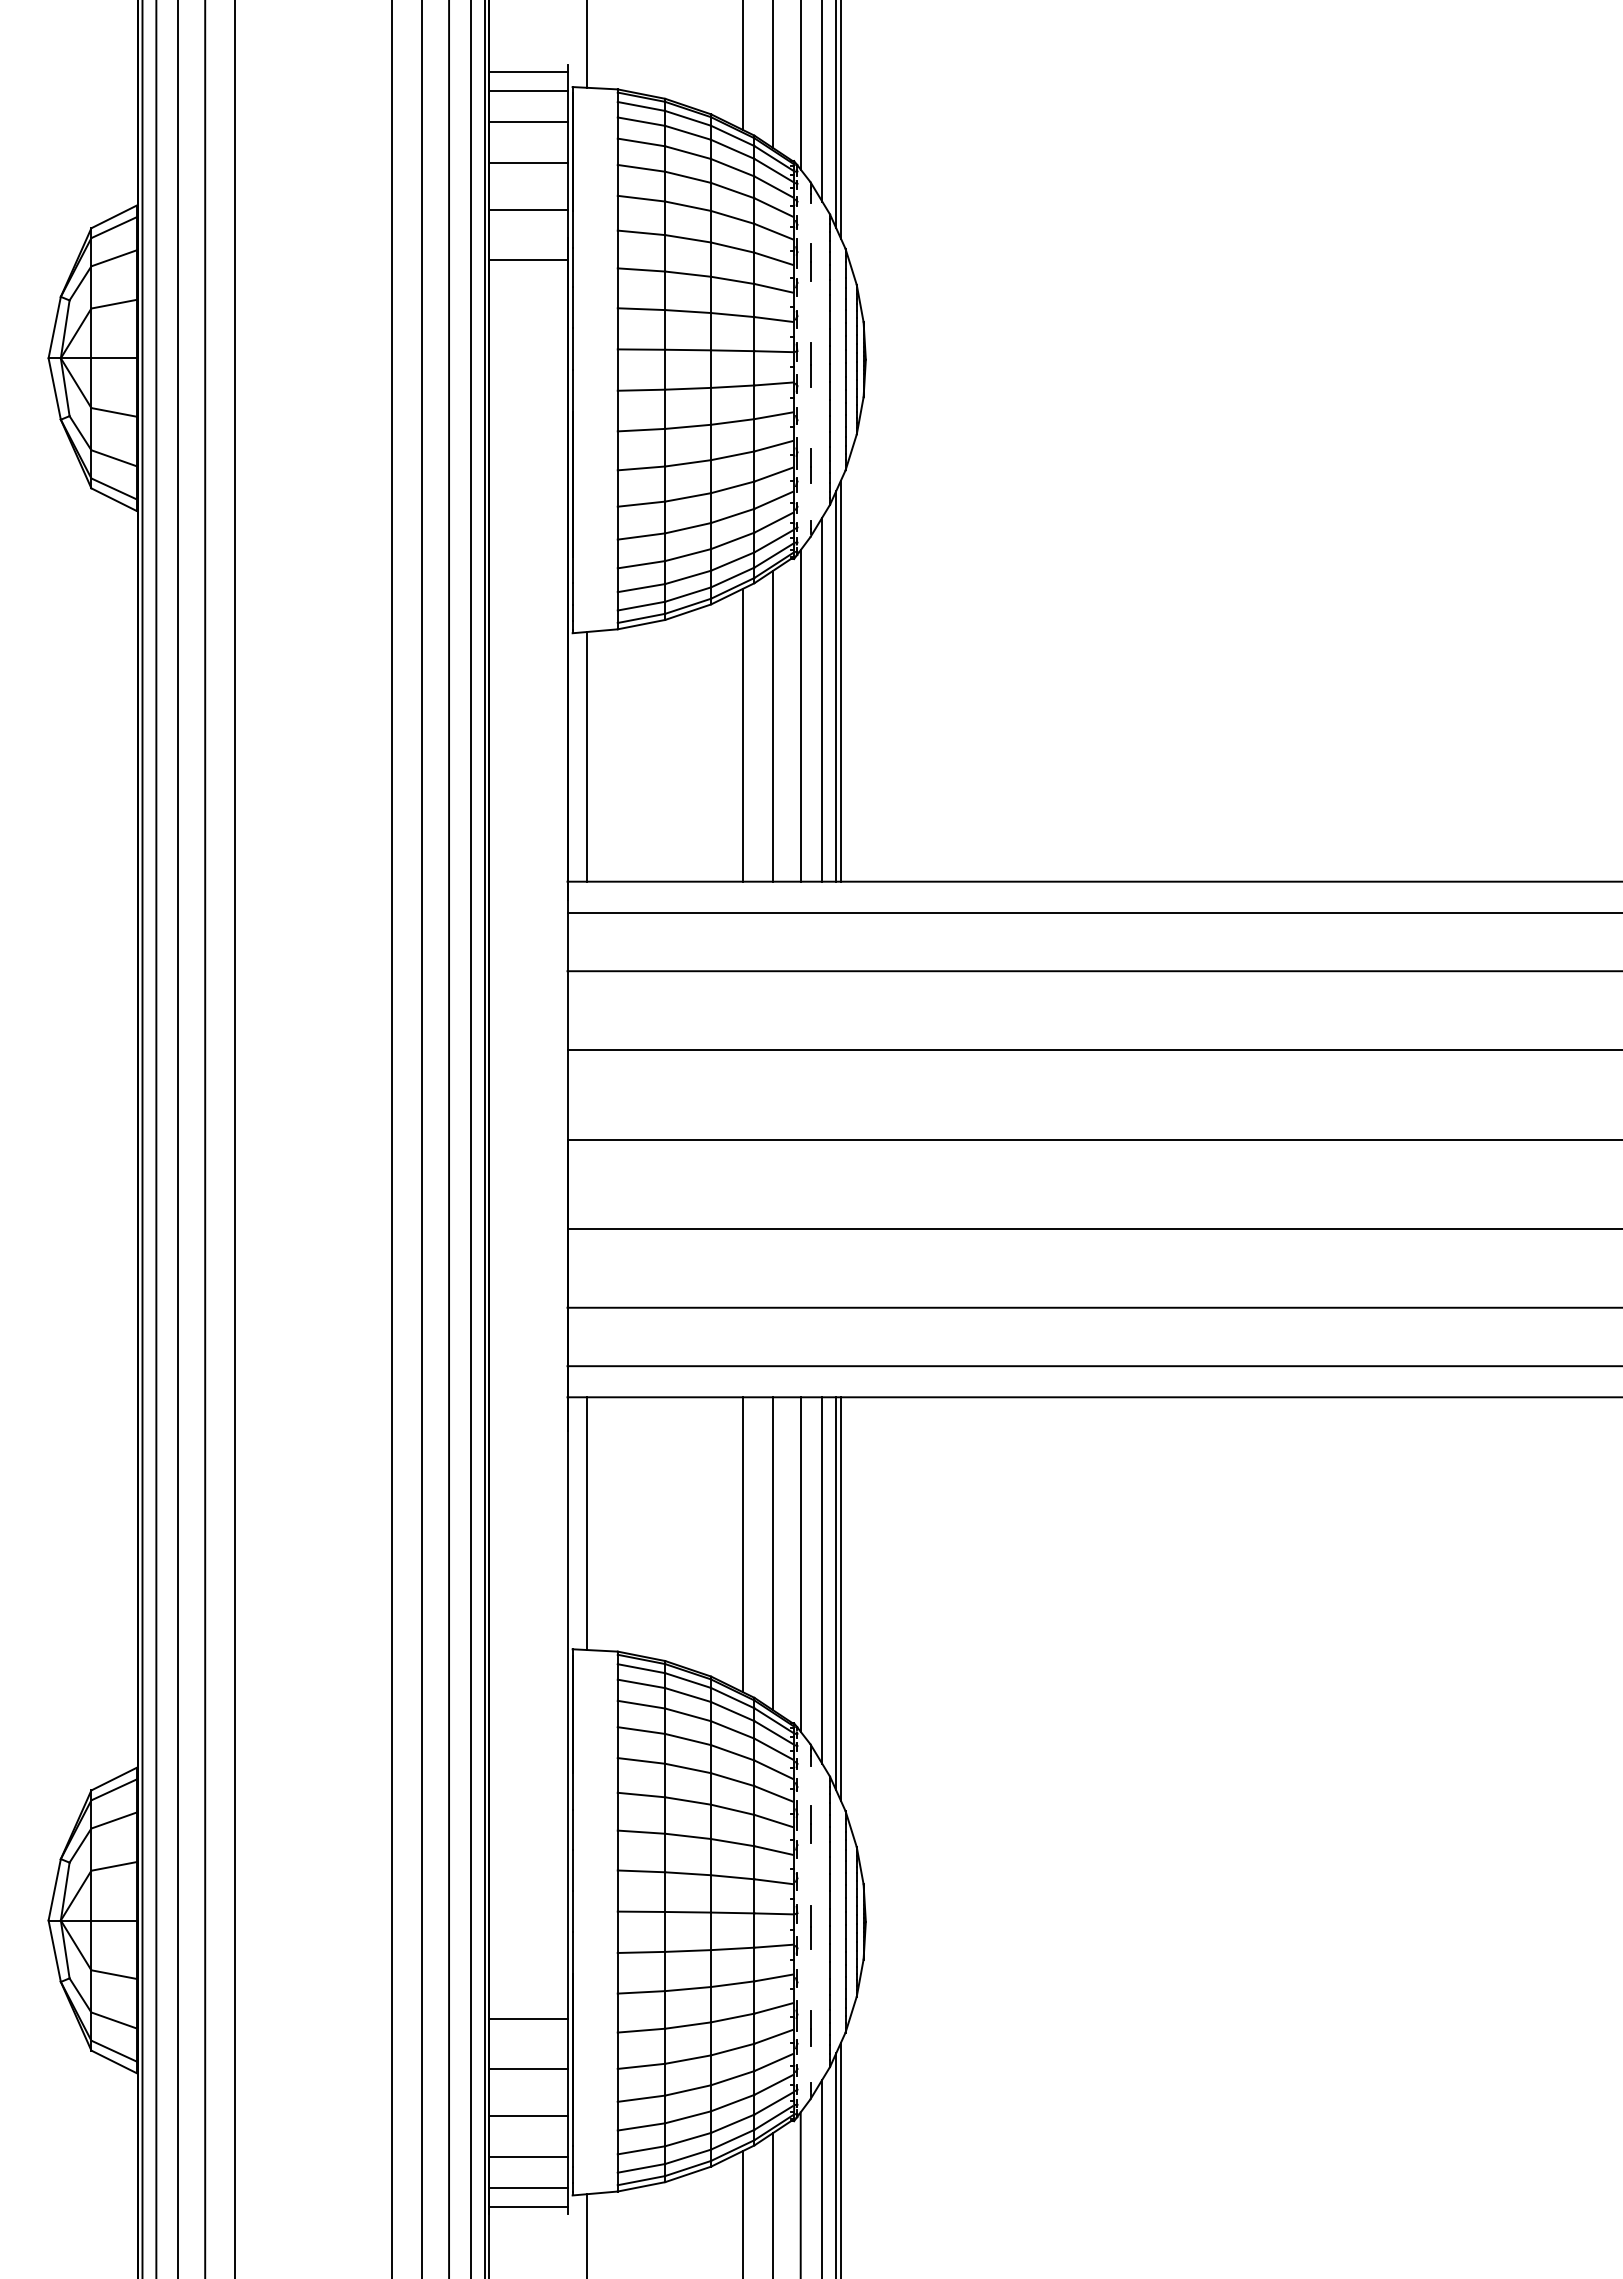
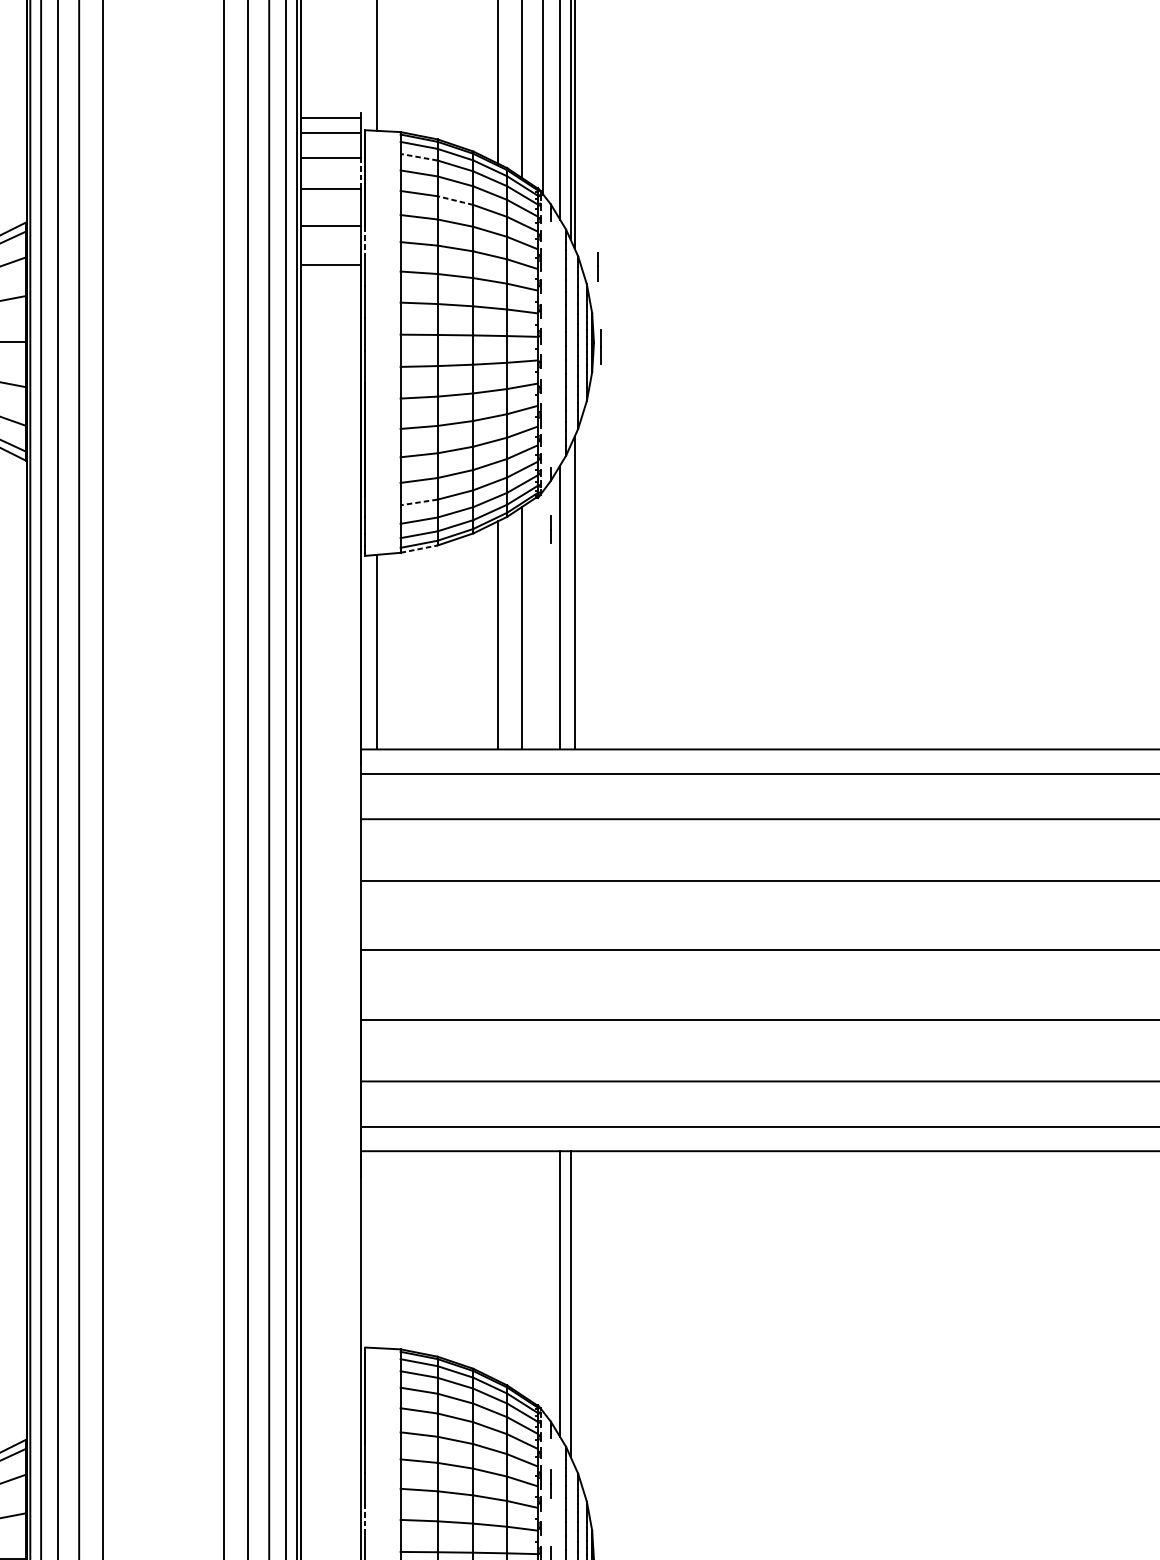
line: (640, 121) -> (418, 157), solid -> dashed
line: (567, 142) -> (361, 173), solid -> dashed
line: (688, 177) -> (455, 200), solid -> dashed
line: (572, 229) -> (365, 241), solid -> dashed
line: (810, 262) -> (598, 266), moved
line: (810, 364) -> (600, 346), moved
line: (810, 465) -> (550, 528), moved
line: (640, 564) -> (418, 502), solid -> dashed
line: (641, 624) -> (419, 549), solid -> dashed
line: (836, 686) -> (571, 597), removed
line: (800, 715) -> (543, 619), removed
line: (587, 1523) -> (377, 1249), removed
line: (743, 1544) -> (498, 1265), removed
line: (773, 1553) -> (522, 1272), removed
line: (800, 1564) -> (543, 1281), removed
line: (840, 1598) -> (574, 1307), removed
line: (572, 1870) -> (365, 1519), solid -> dashed

